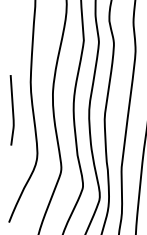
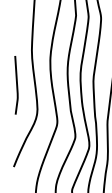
line: (12, 110) -> (16, 85), moved

